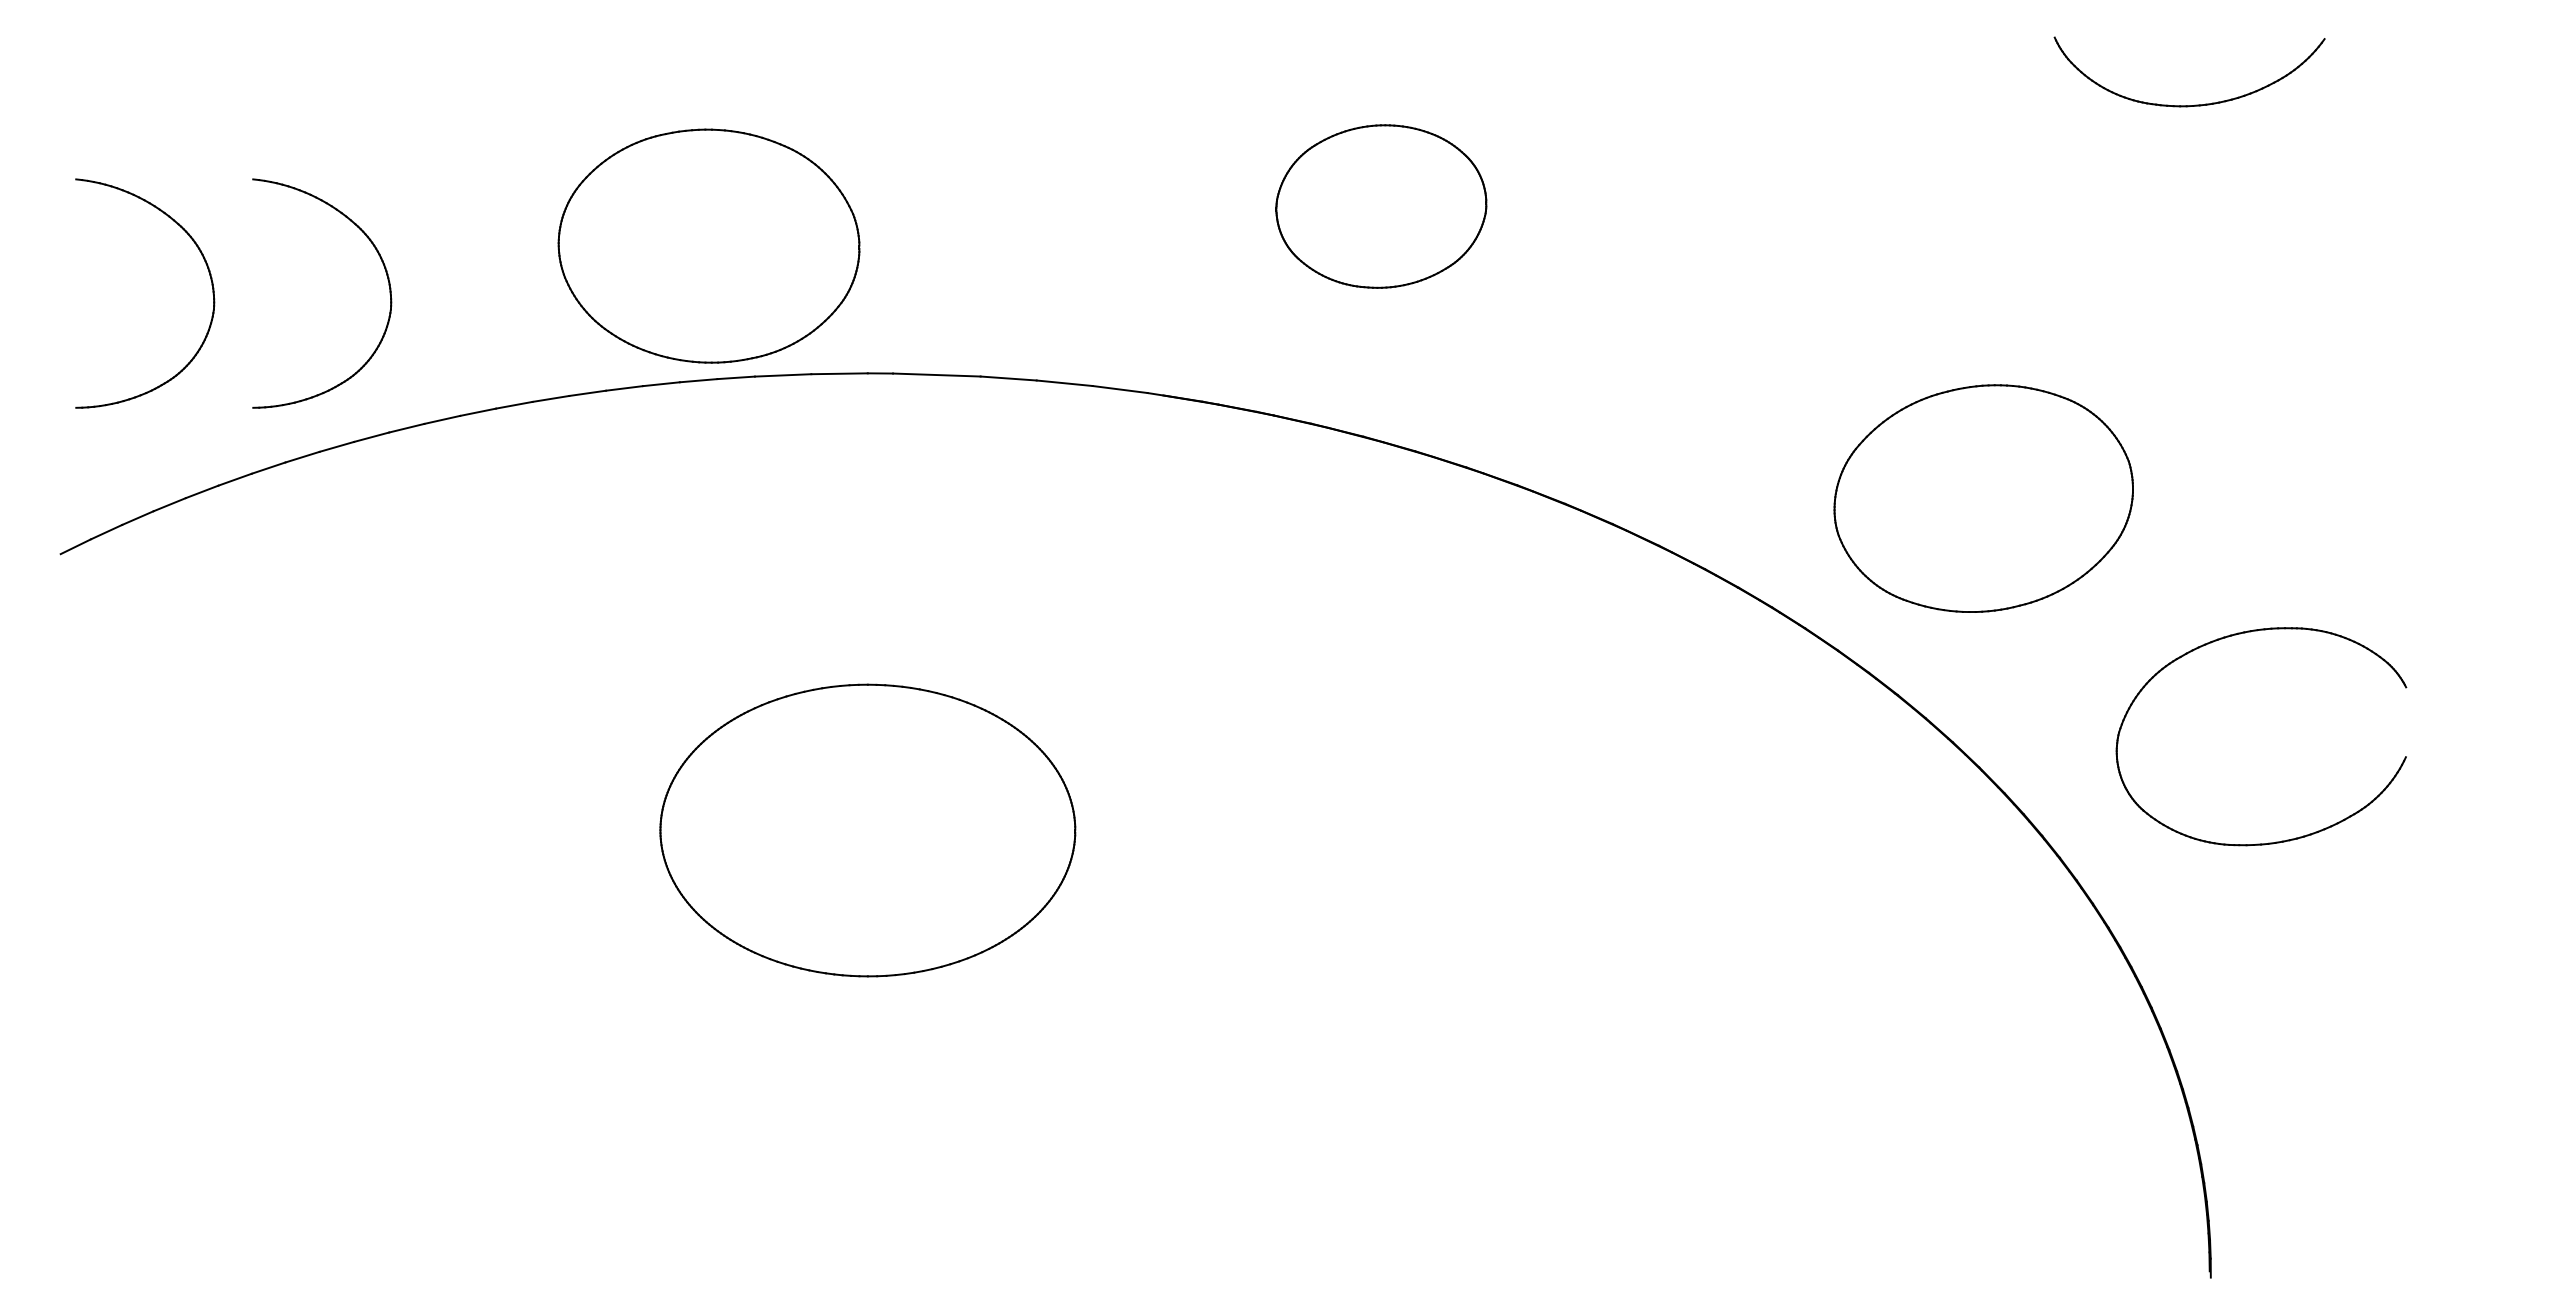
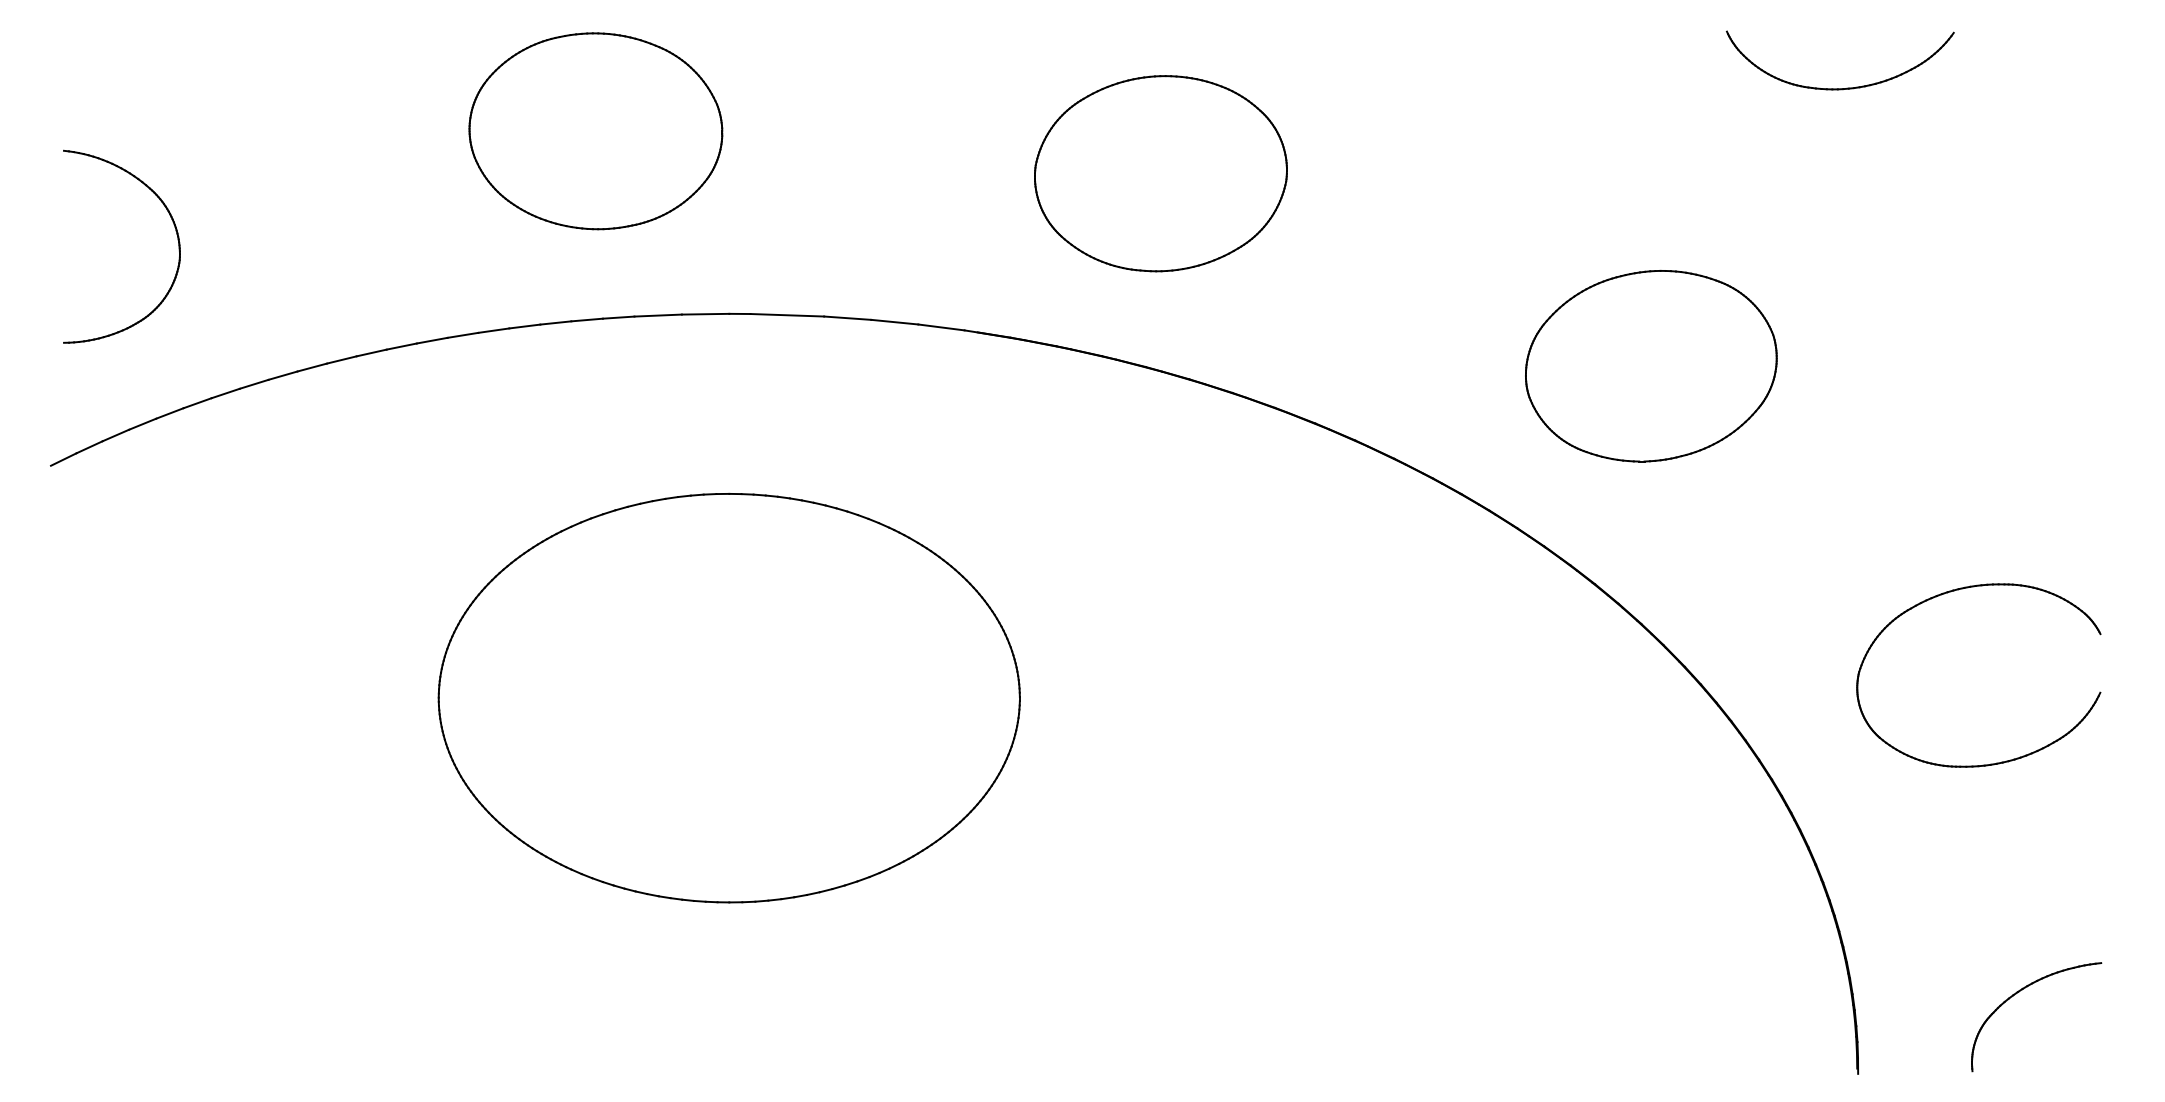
part: (1381, 206) -> (1161, 173), size x1.43
part: (708, 245) -> (595, 130), moved
part: (386, 276) -> (324, 232), removed
part: (1983, 498) -> (1651, 366), moved
part: (2236, 635) -> (1957, 590), moved
part: (867, 830) -> (729, 698), size x1.67
part: (2401, 1181) -> (2018, 993), added

